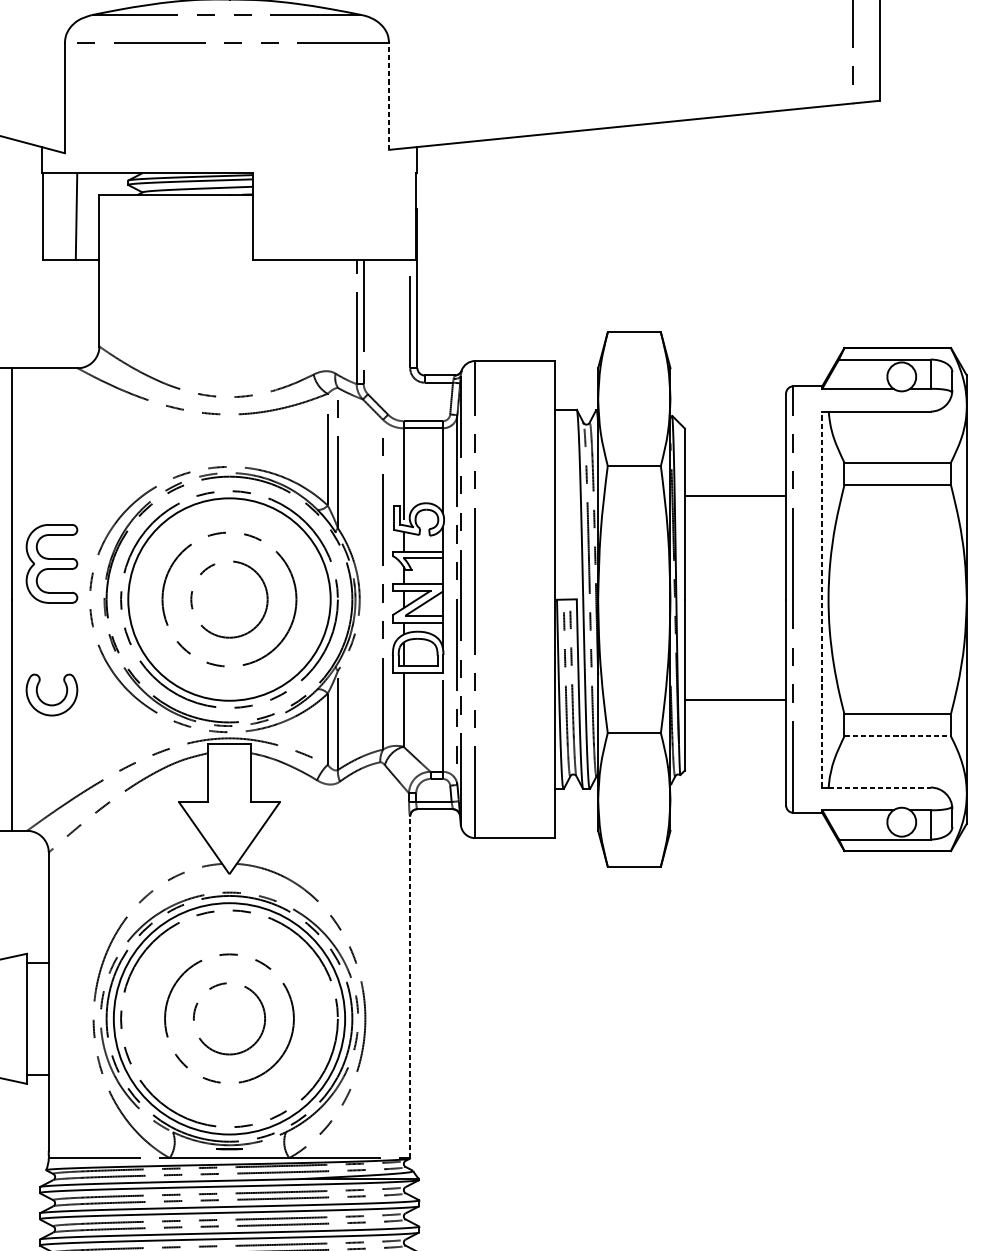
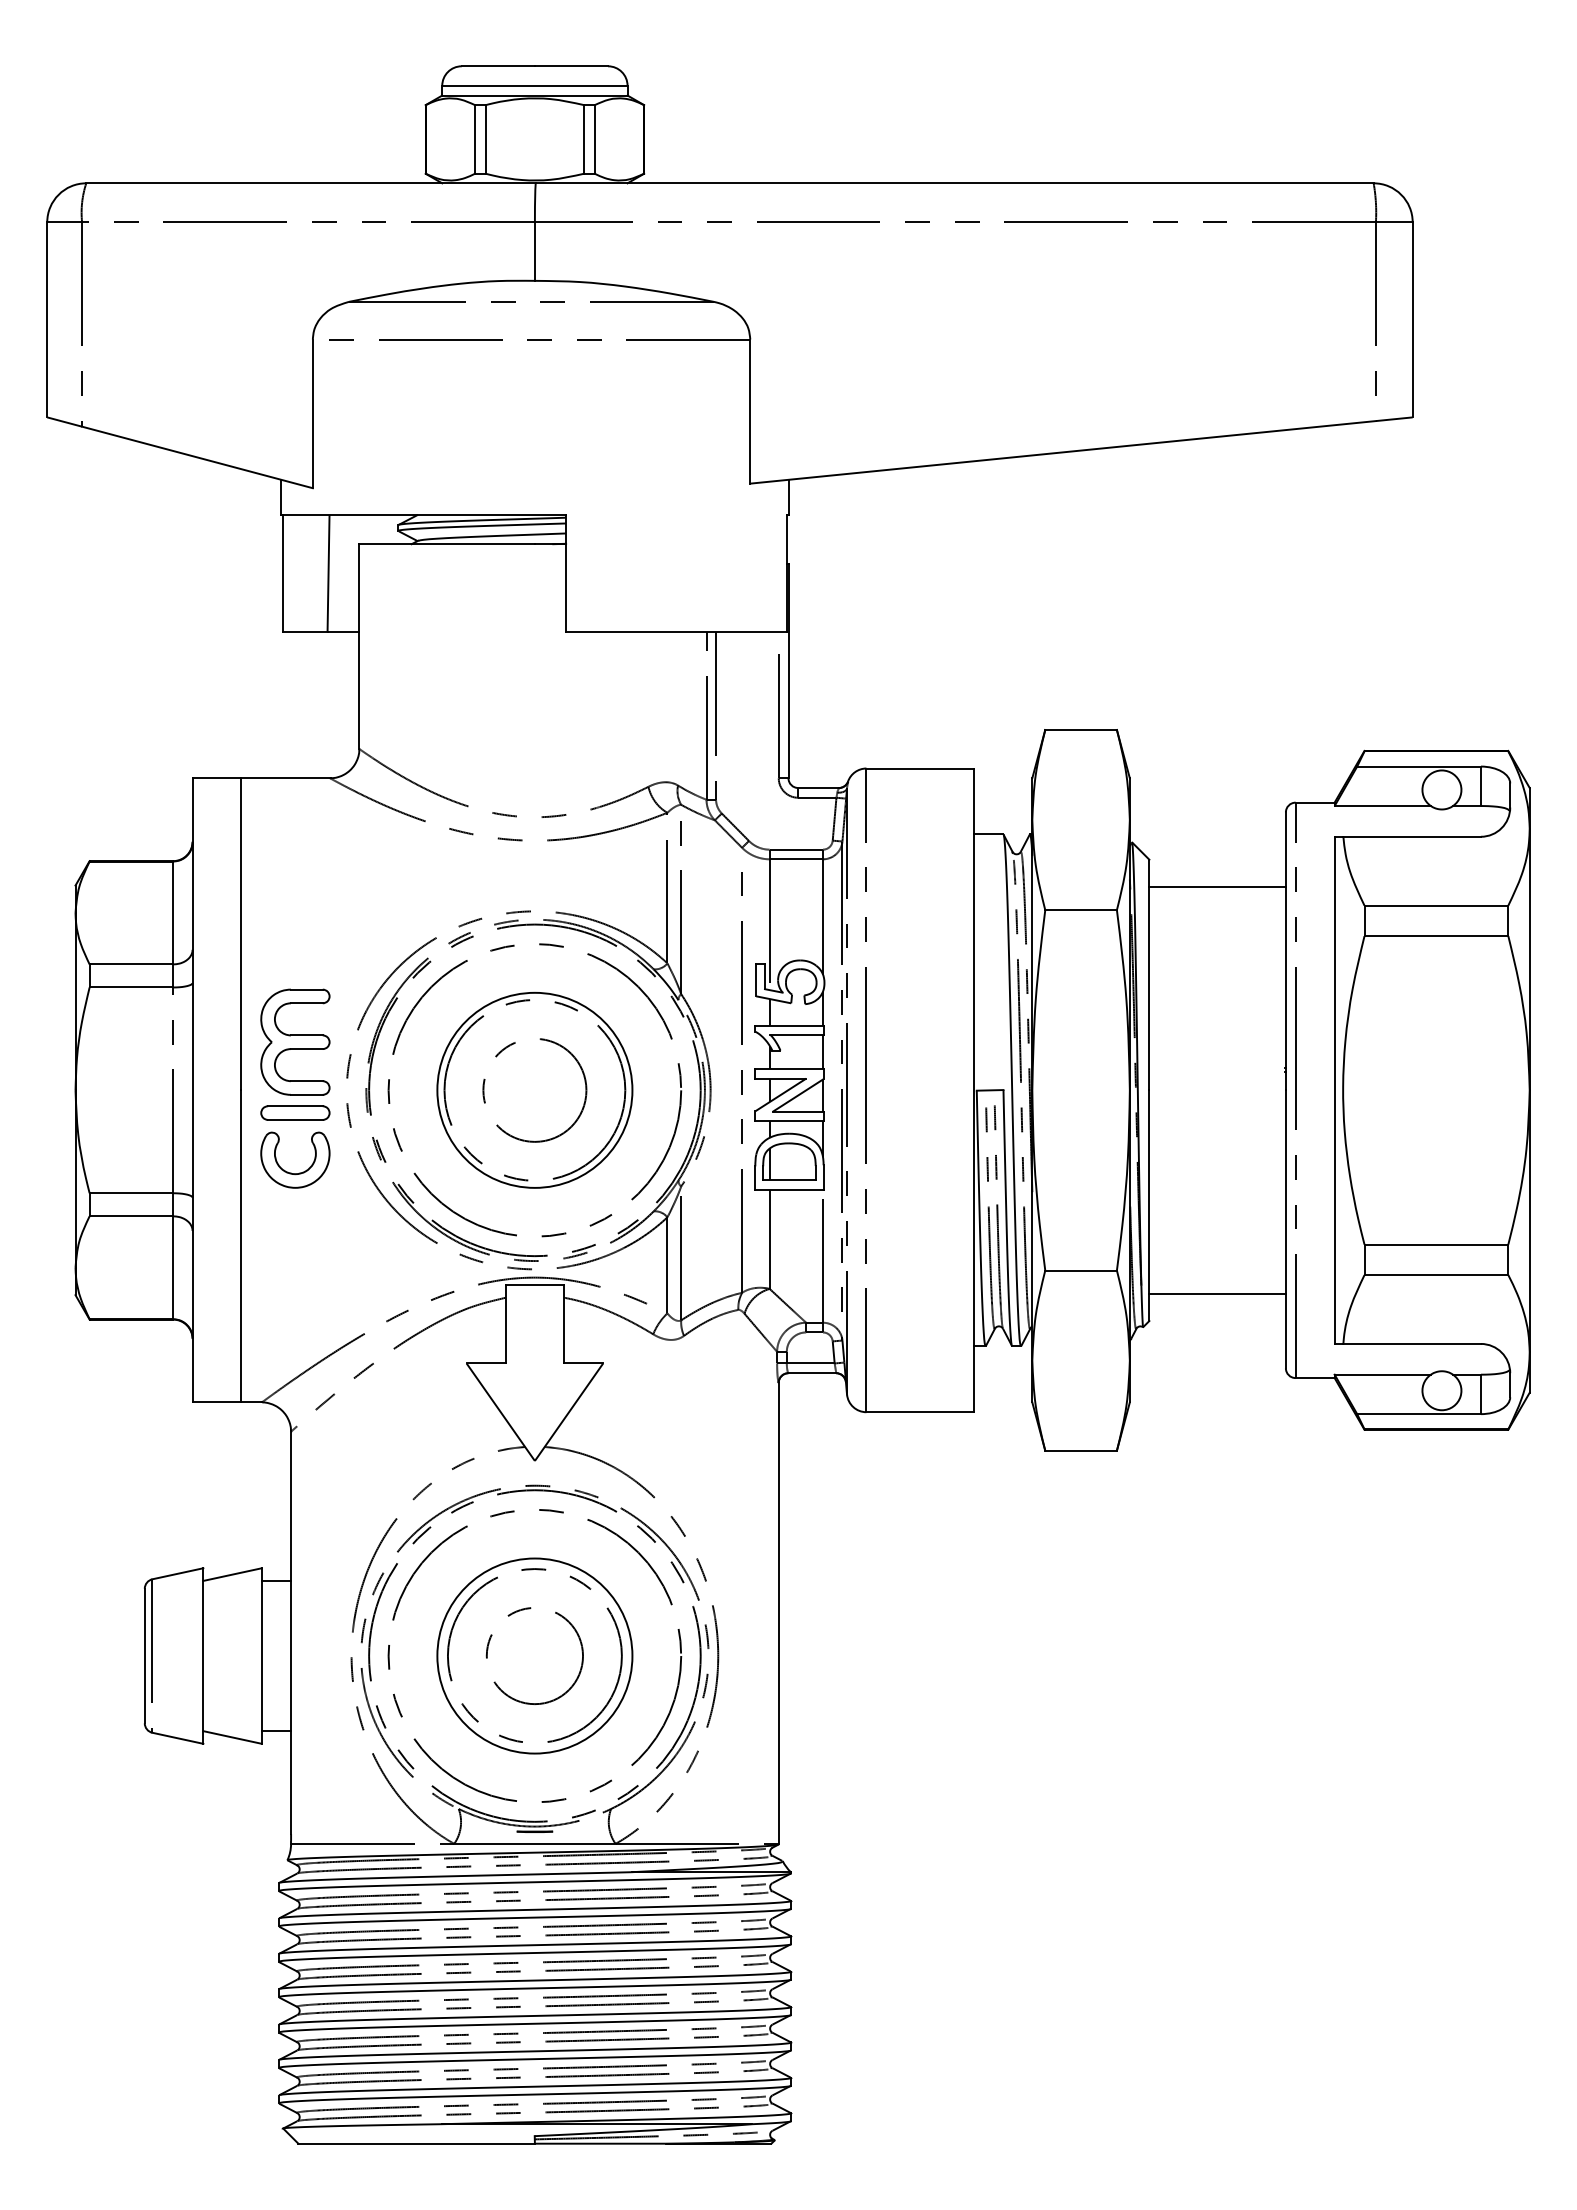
line: (389, 96) -> (750, 411), dashed -> solid
line: (735, 495) -> (1217, 886), moved
circle: (229, 598) -> (534, 1089), size x0.71
line: (822, 599) -> (1334, 1090), dashed -> solid
part: (52, 615) -> (295, 1112), added
line: (735, 699) -> (1217, 1294), moved
part: (49, 704) -> (291, 1172), moved
line: (897, 736) -> (1436, 1275), dashed -> solid
line: (879, 787) -> (1412, 1343), dashed -> solid
line: (410, 986) -> (778, 1612), dashed -> solid
circle: (229, 1018) -> (534, 1655), size x0.62

